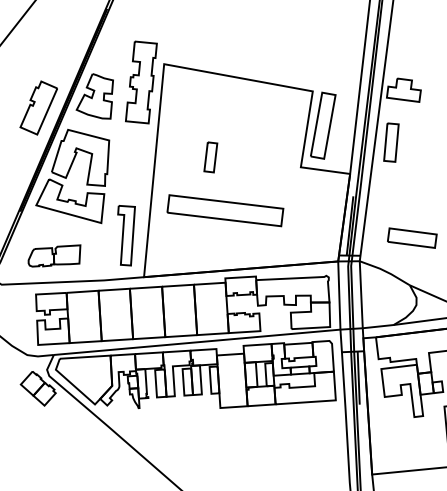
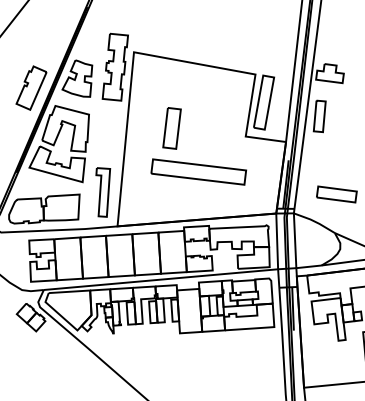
part: (210, 157) -> (171, 128), size x1.67
part: (225, 210) -> (198, 171), moved
part: (54, 255) -> (44, 208), size x1.67

